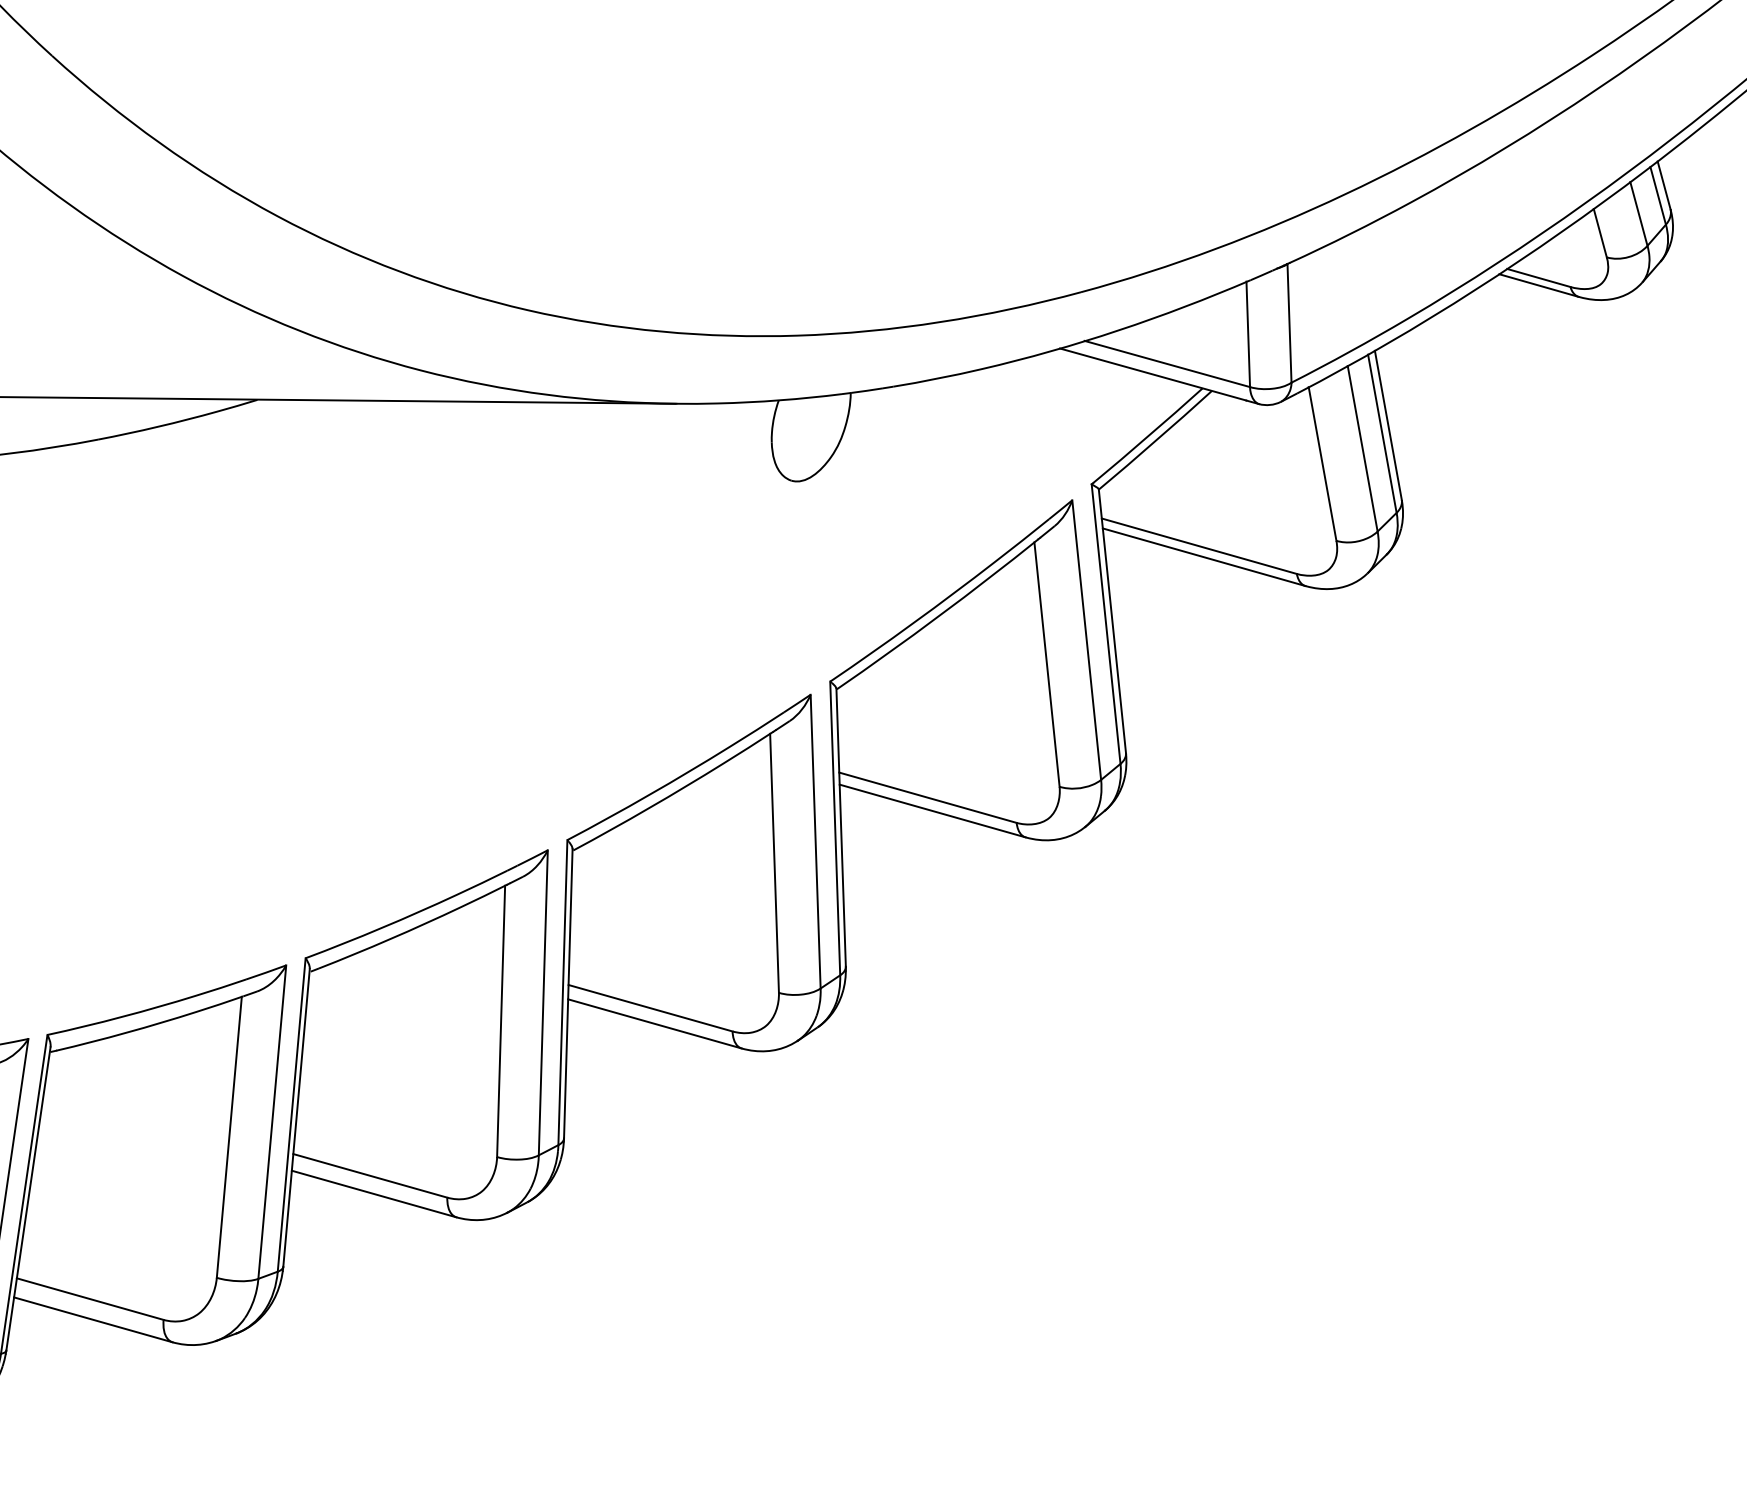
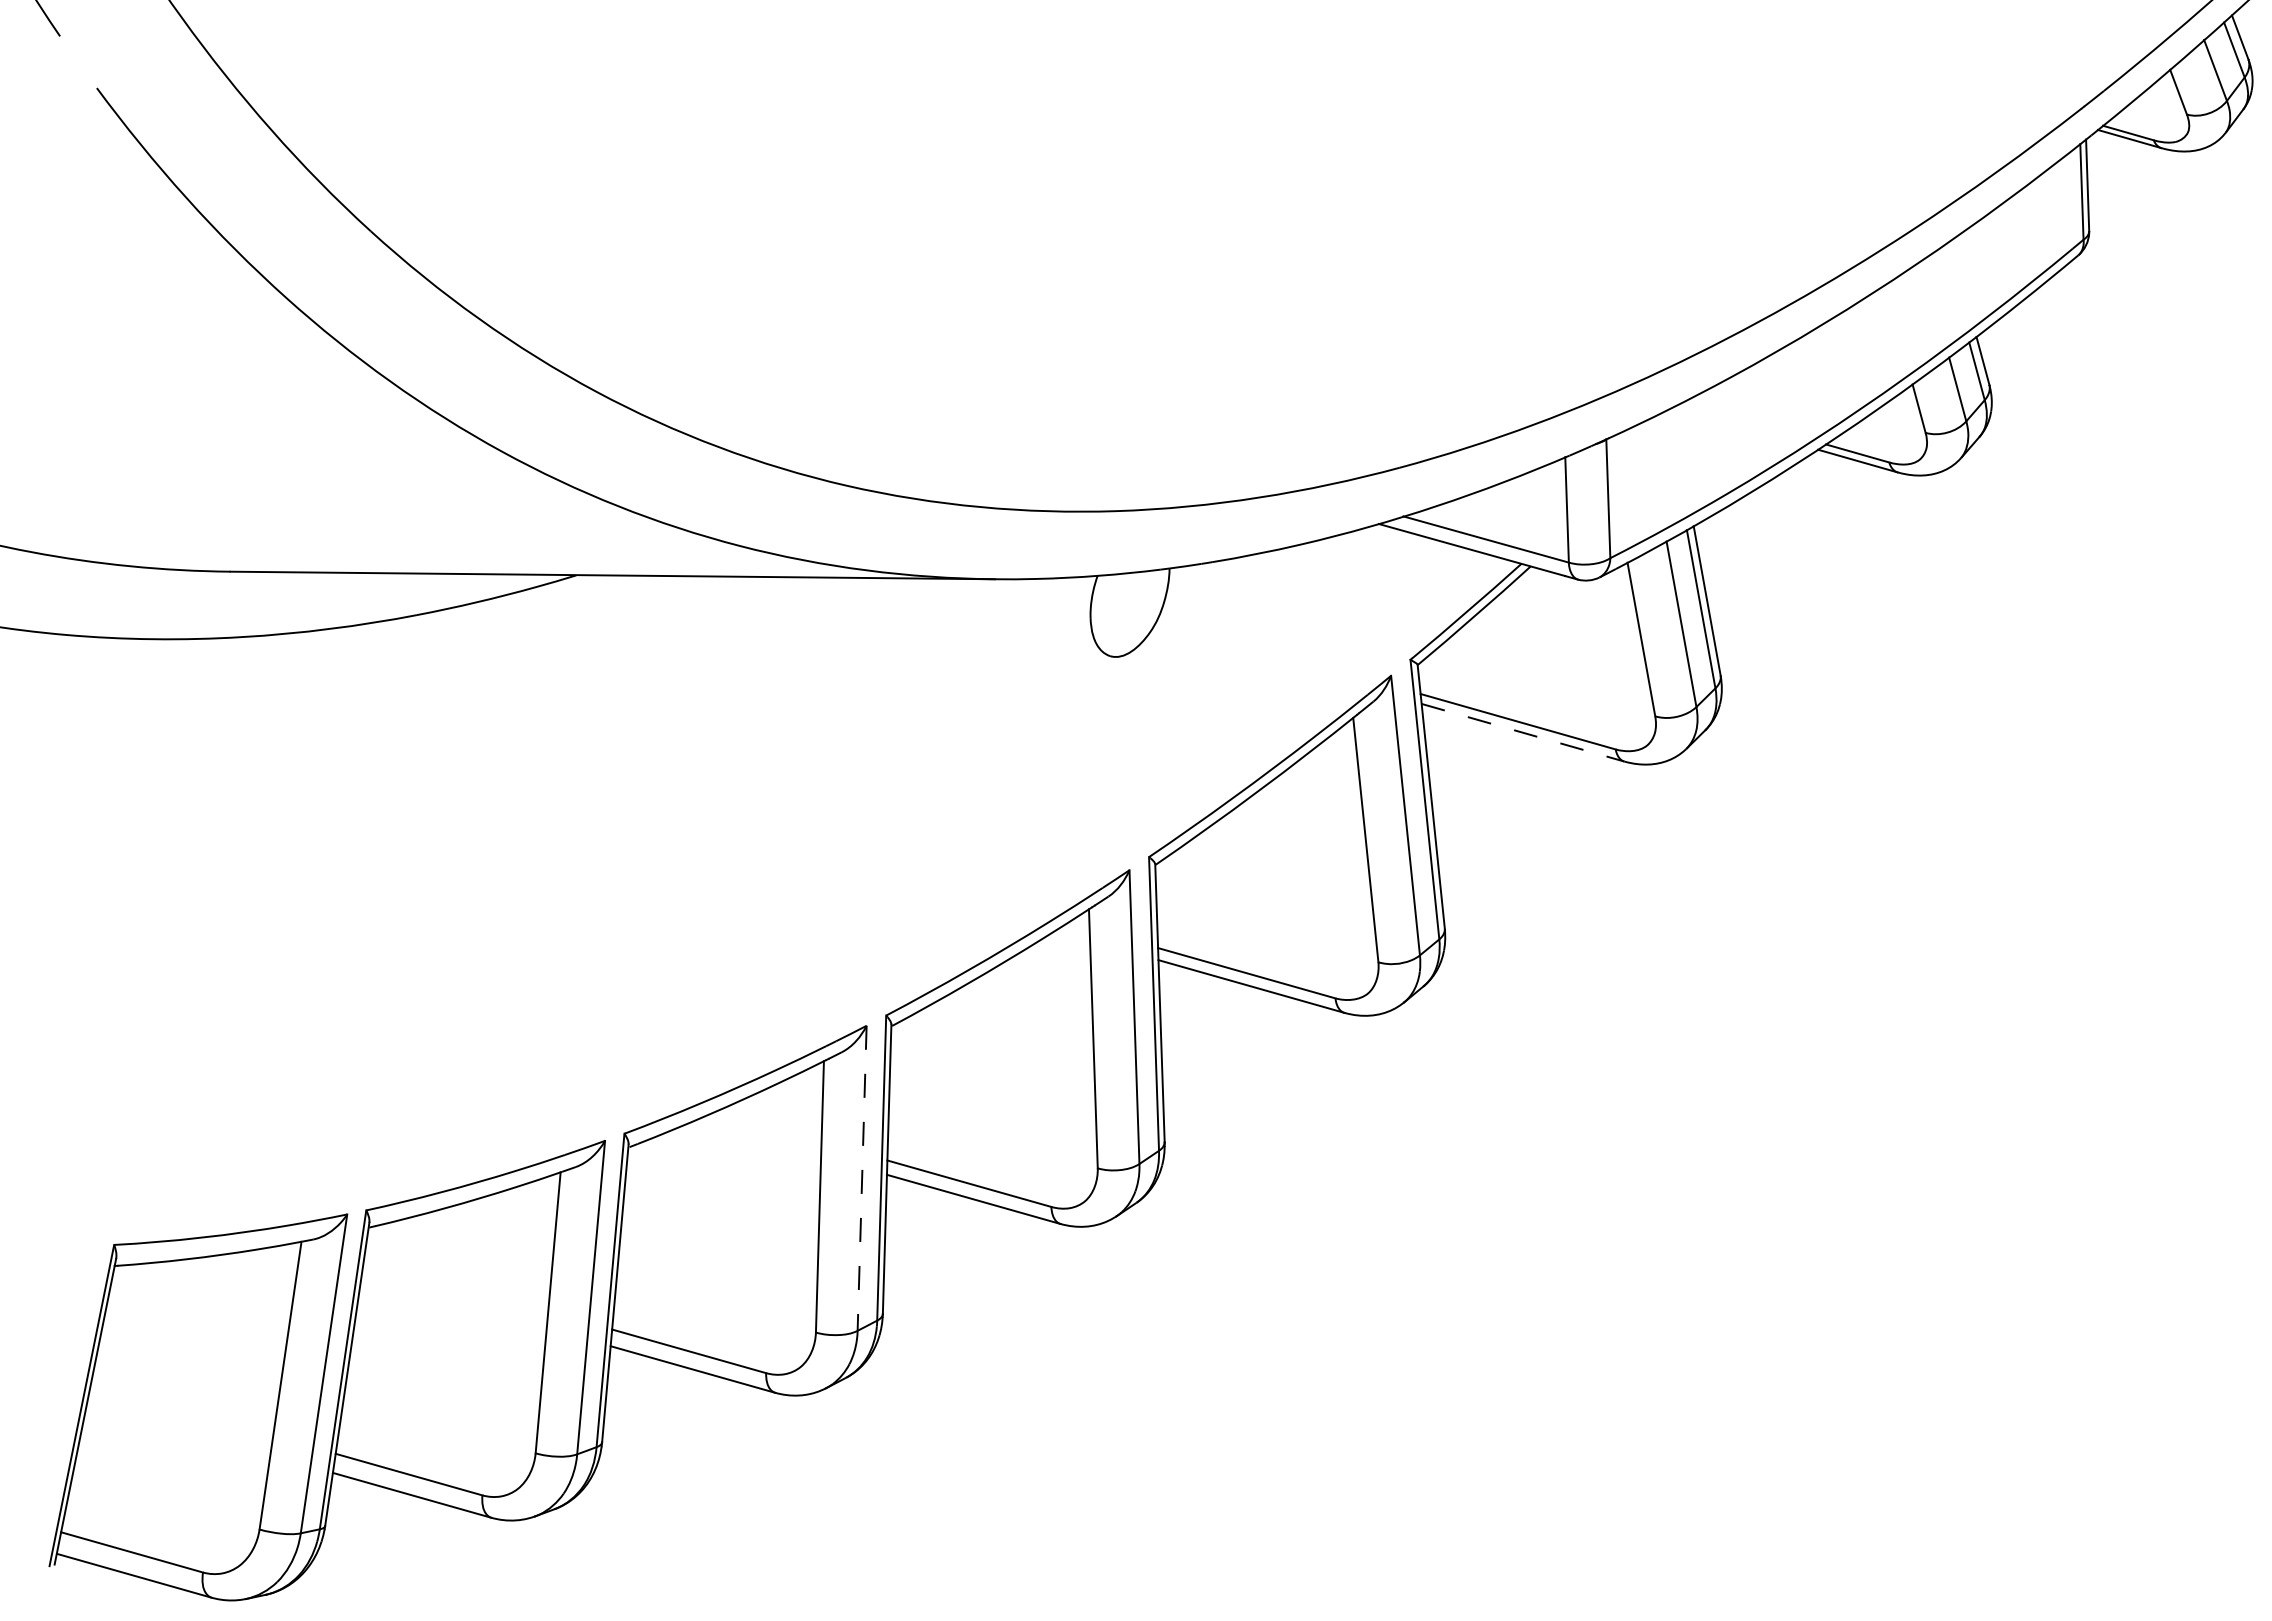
line: (1204, 557) -> (1523, 732), solid -> dashed
line: (543, 1003) -> (862, 1178), solid -> dashed

